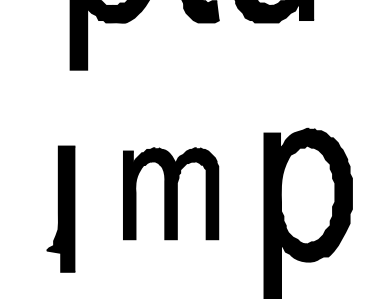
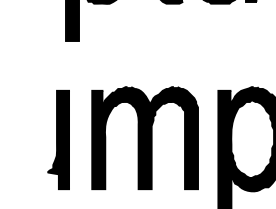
part: (170, 193) -> (144, 137), size x1.43
part: (60, 208) -> (58, 139), moved

